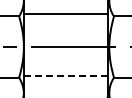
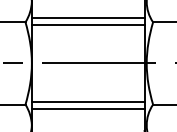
line: (65, 18) -> (87, 24), added
line: (65, 75) -> (87, 101), dashed -> solid
line: (65, 80) -> (87, 108), added

